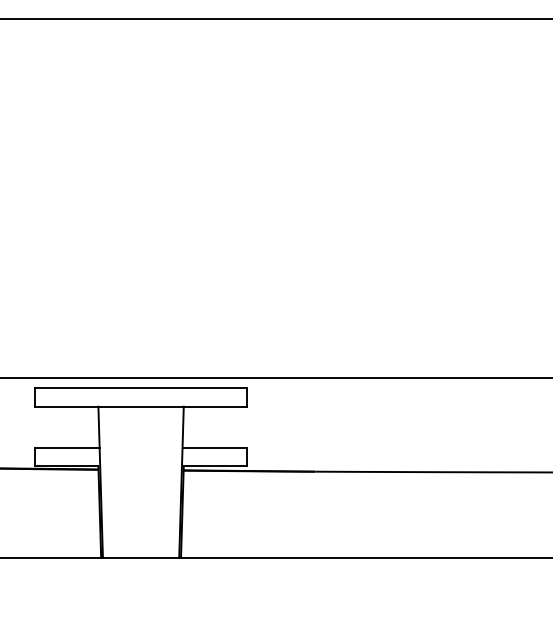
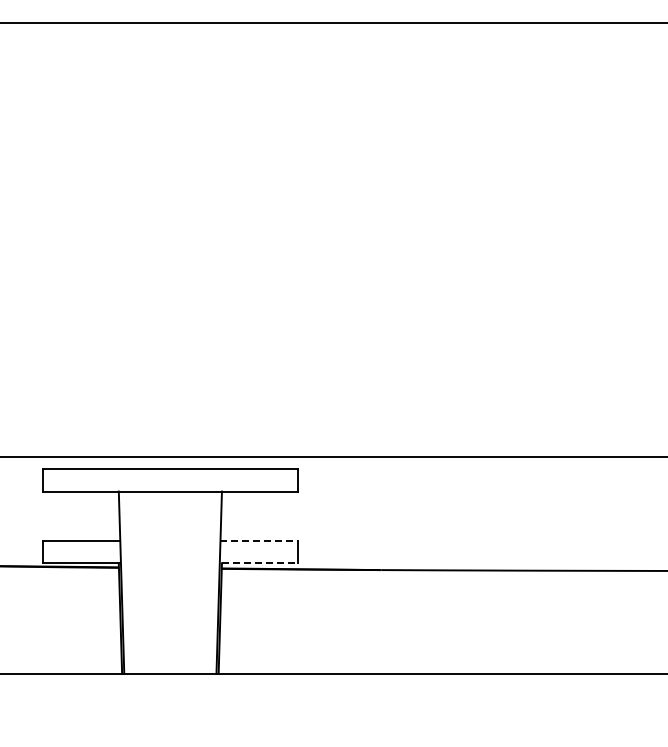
line: (214, 447) -> (259, 540), solid -> dashed
line: (215, 466) -> (260, 563), solid -> dashed

